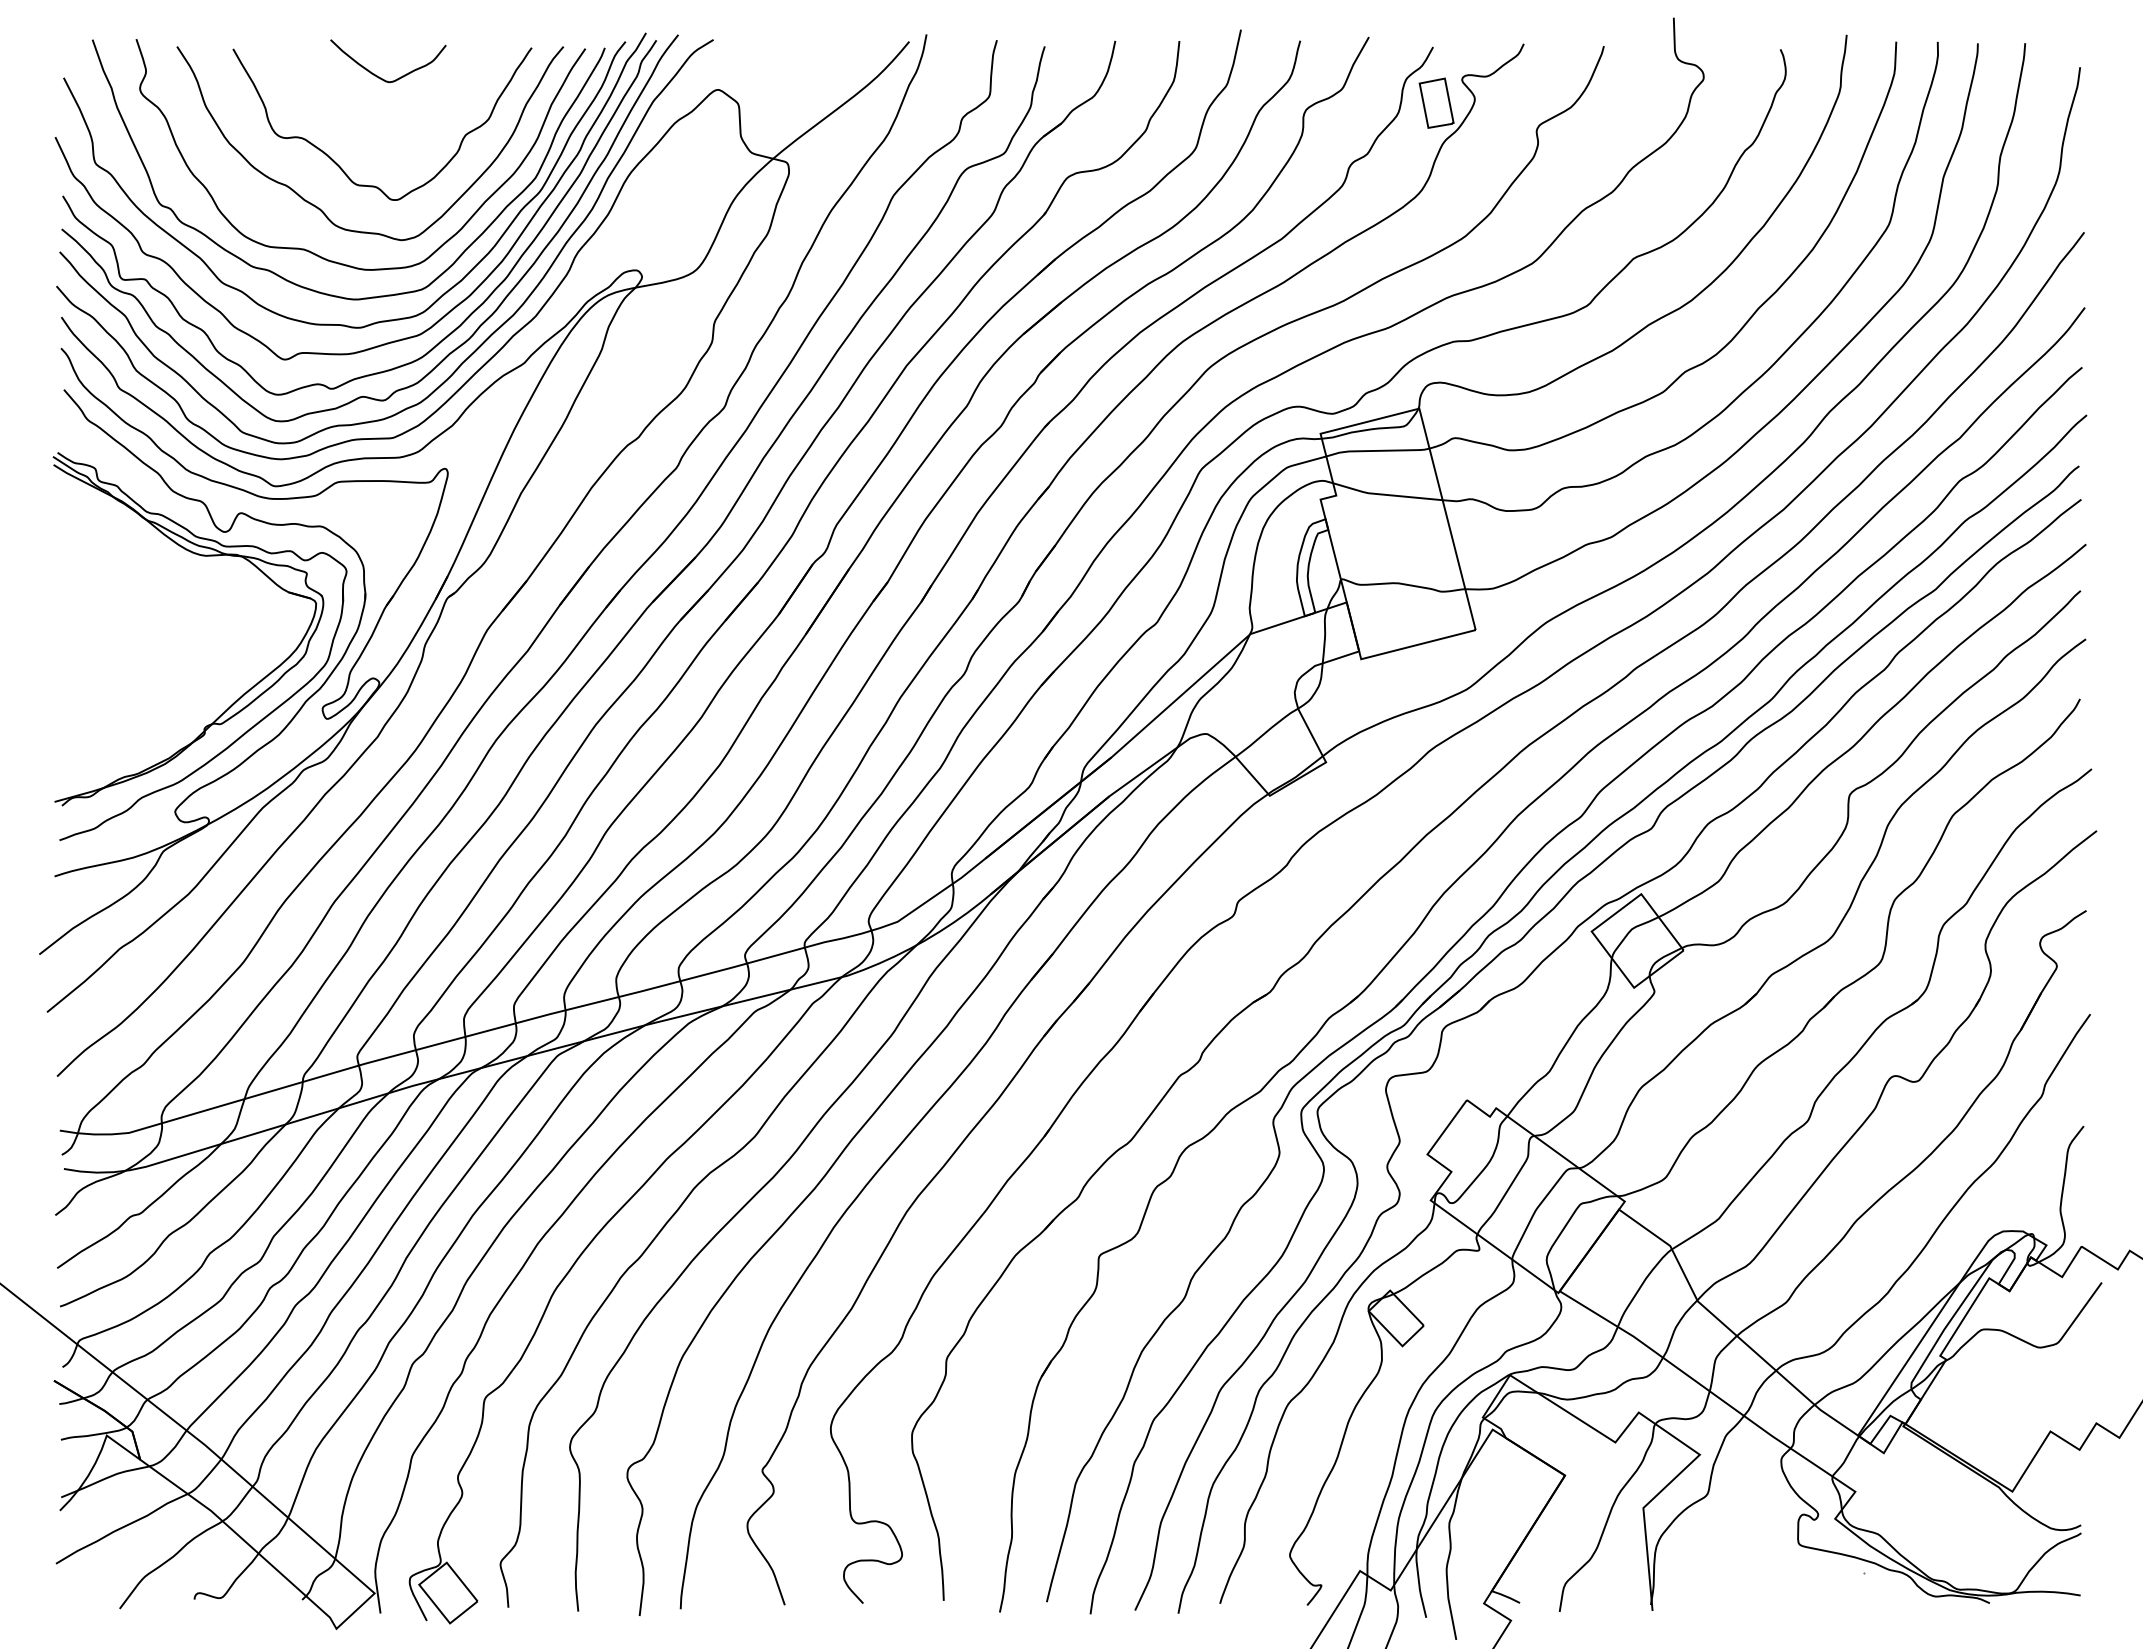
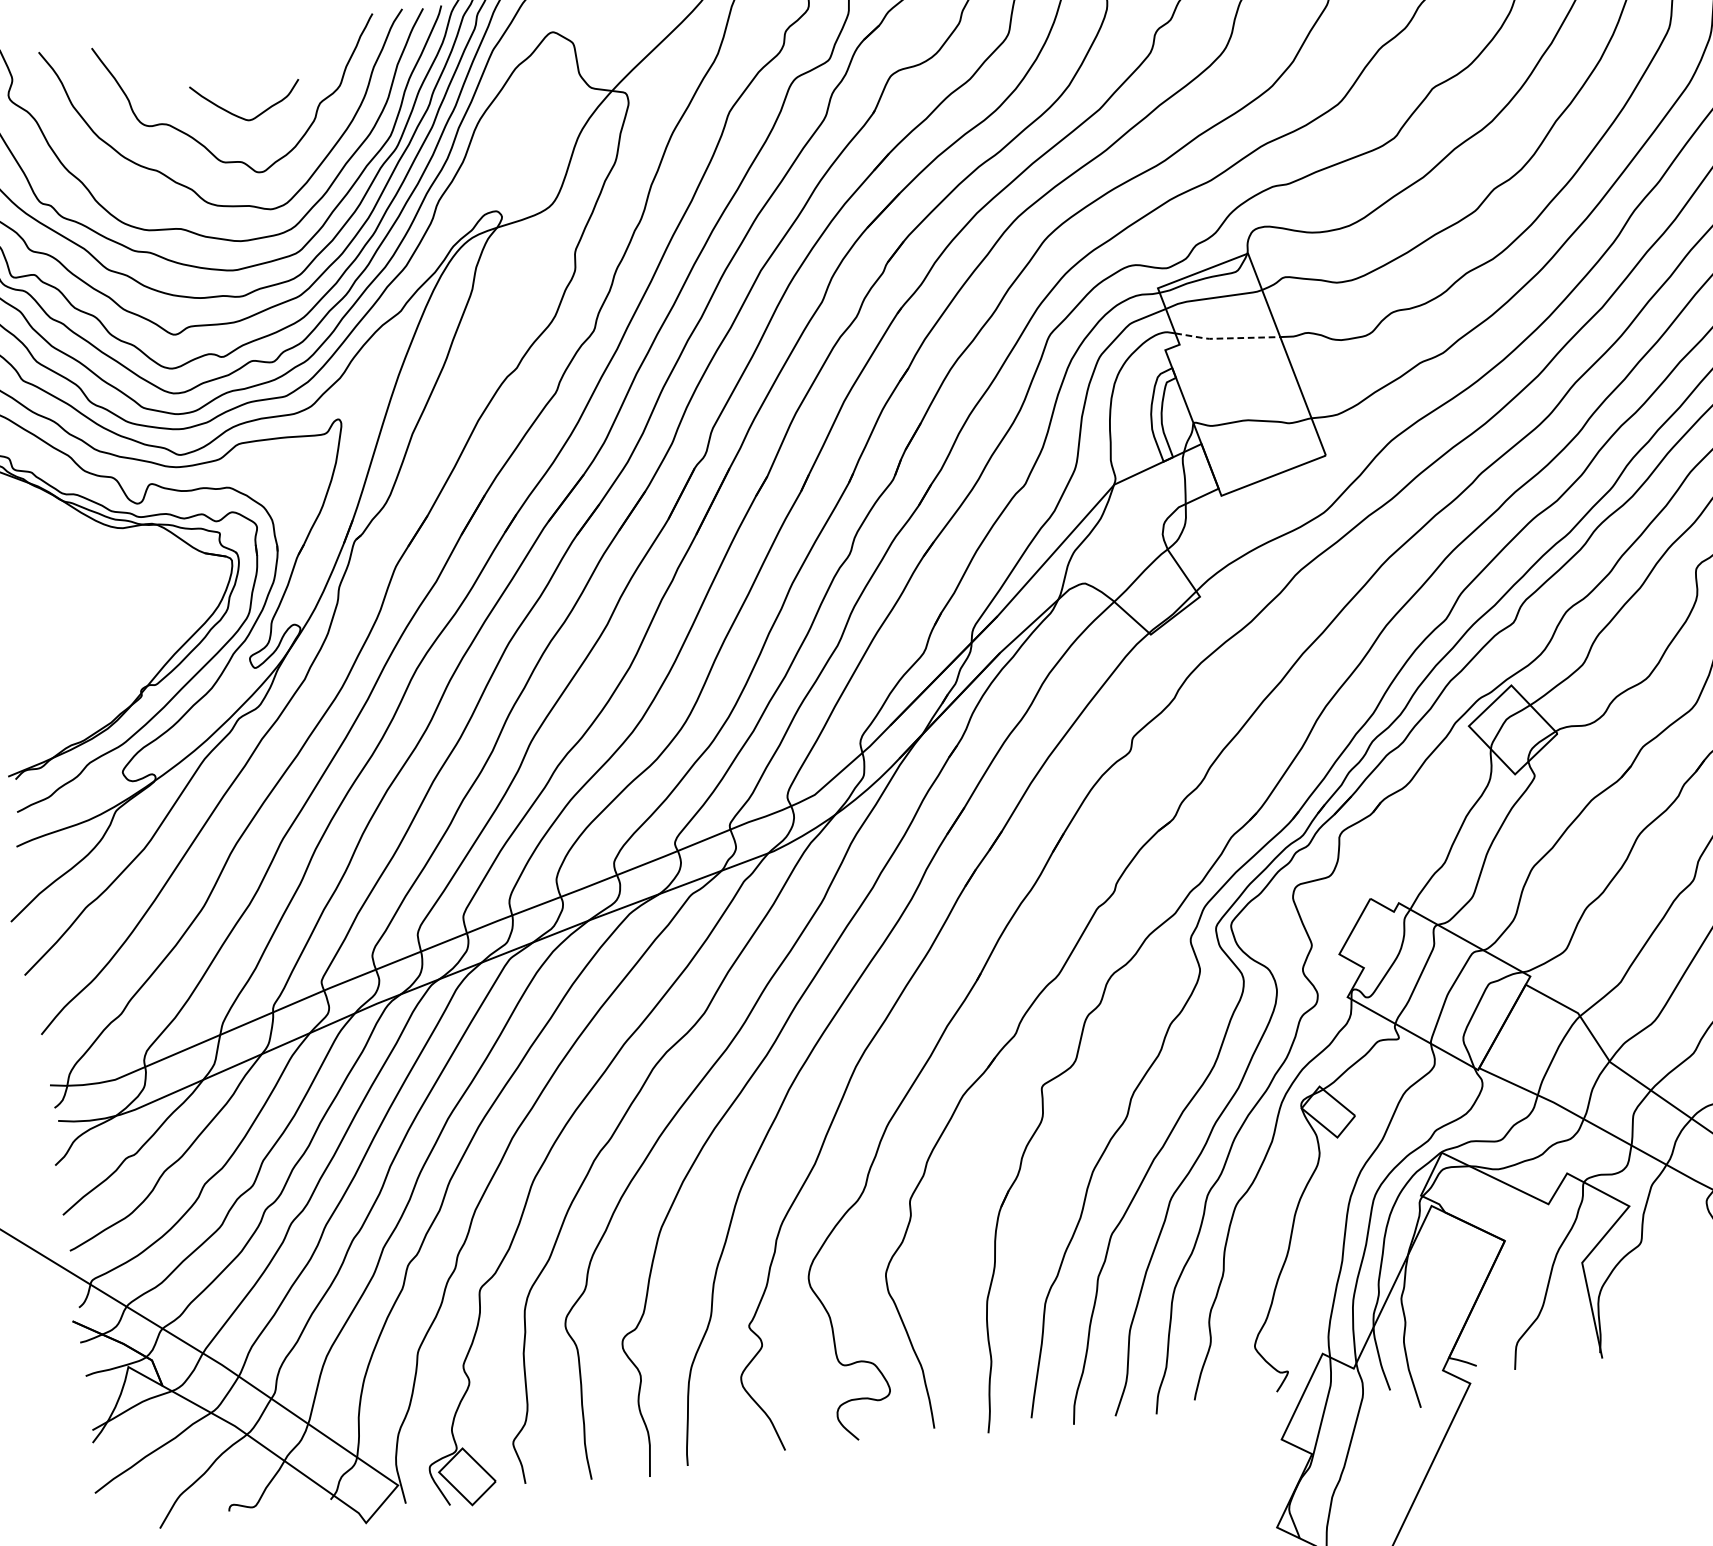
curve: (381, 77) -> (241, 116), moved
line: (1386, 494) -> (1226, 338), solid -> dashed

